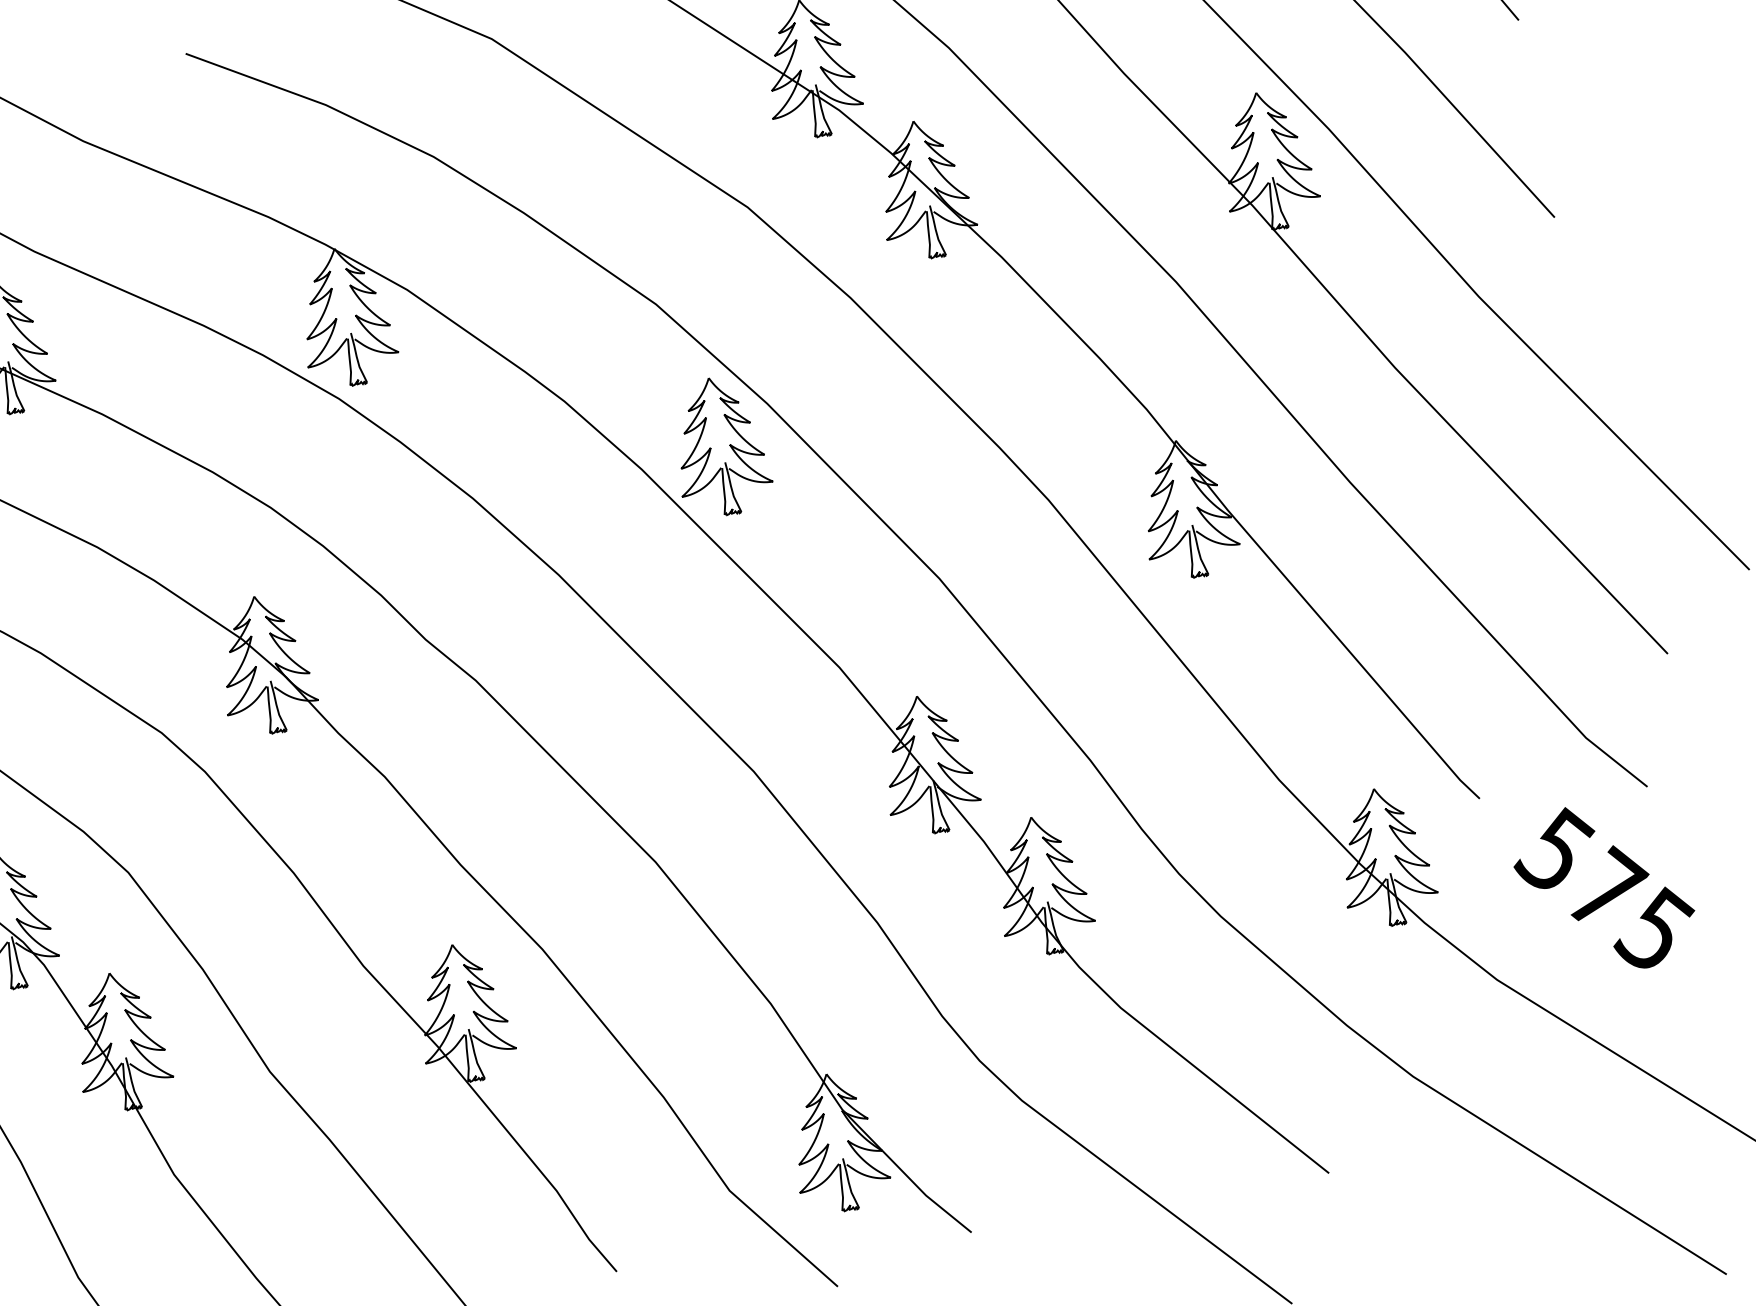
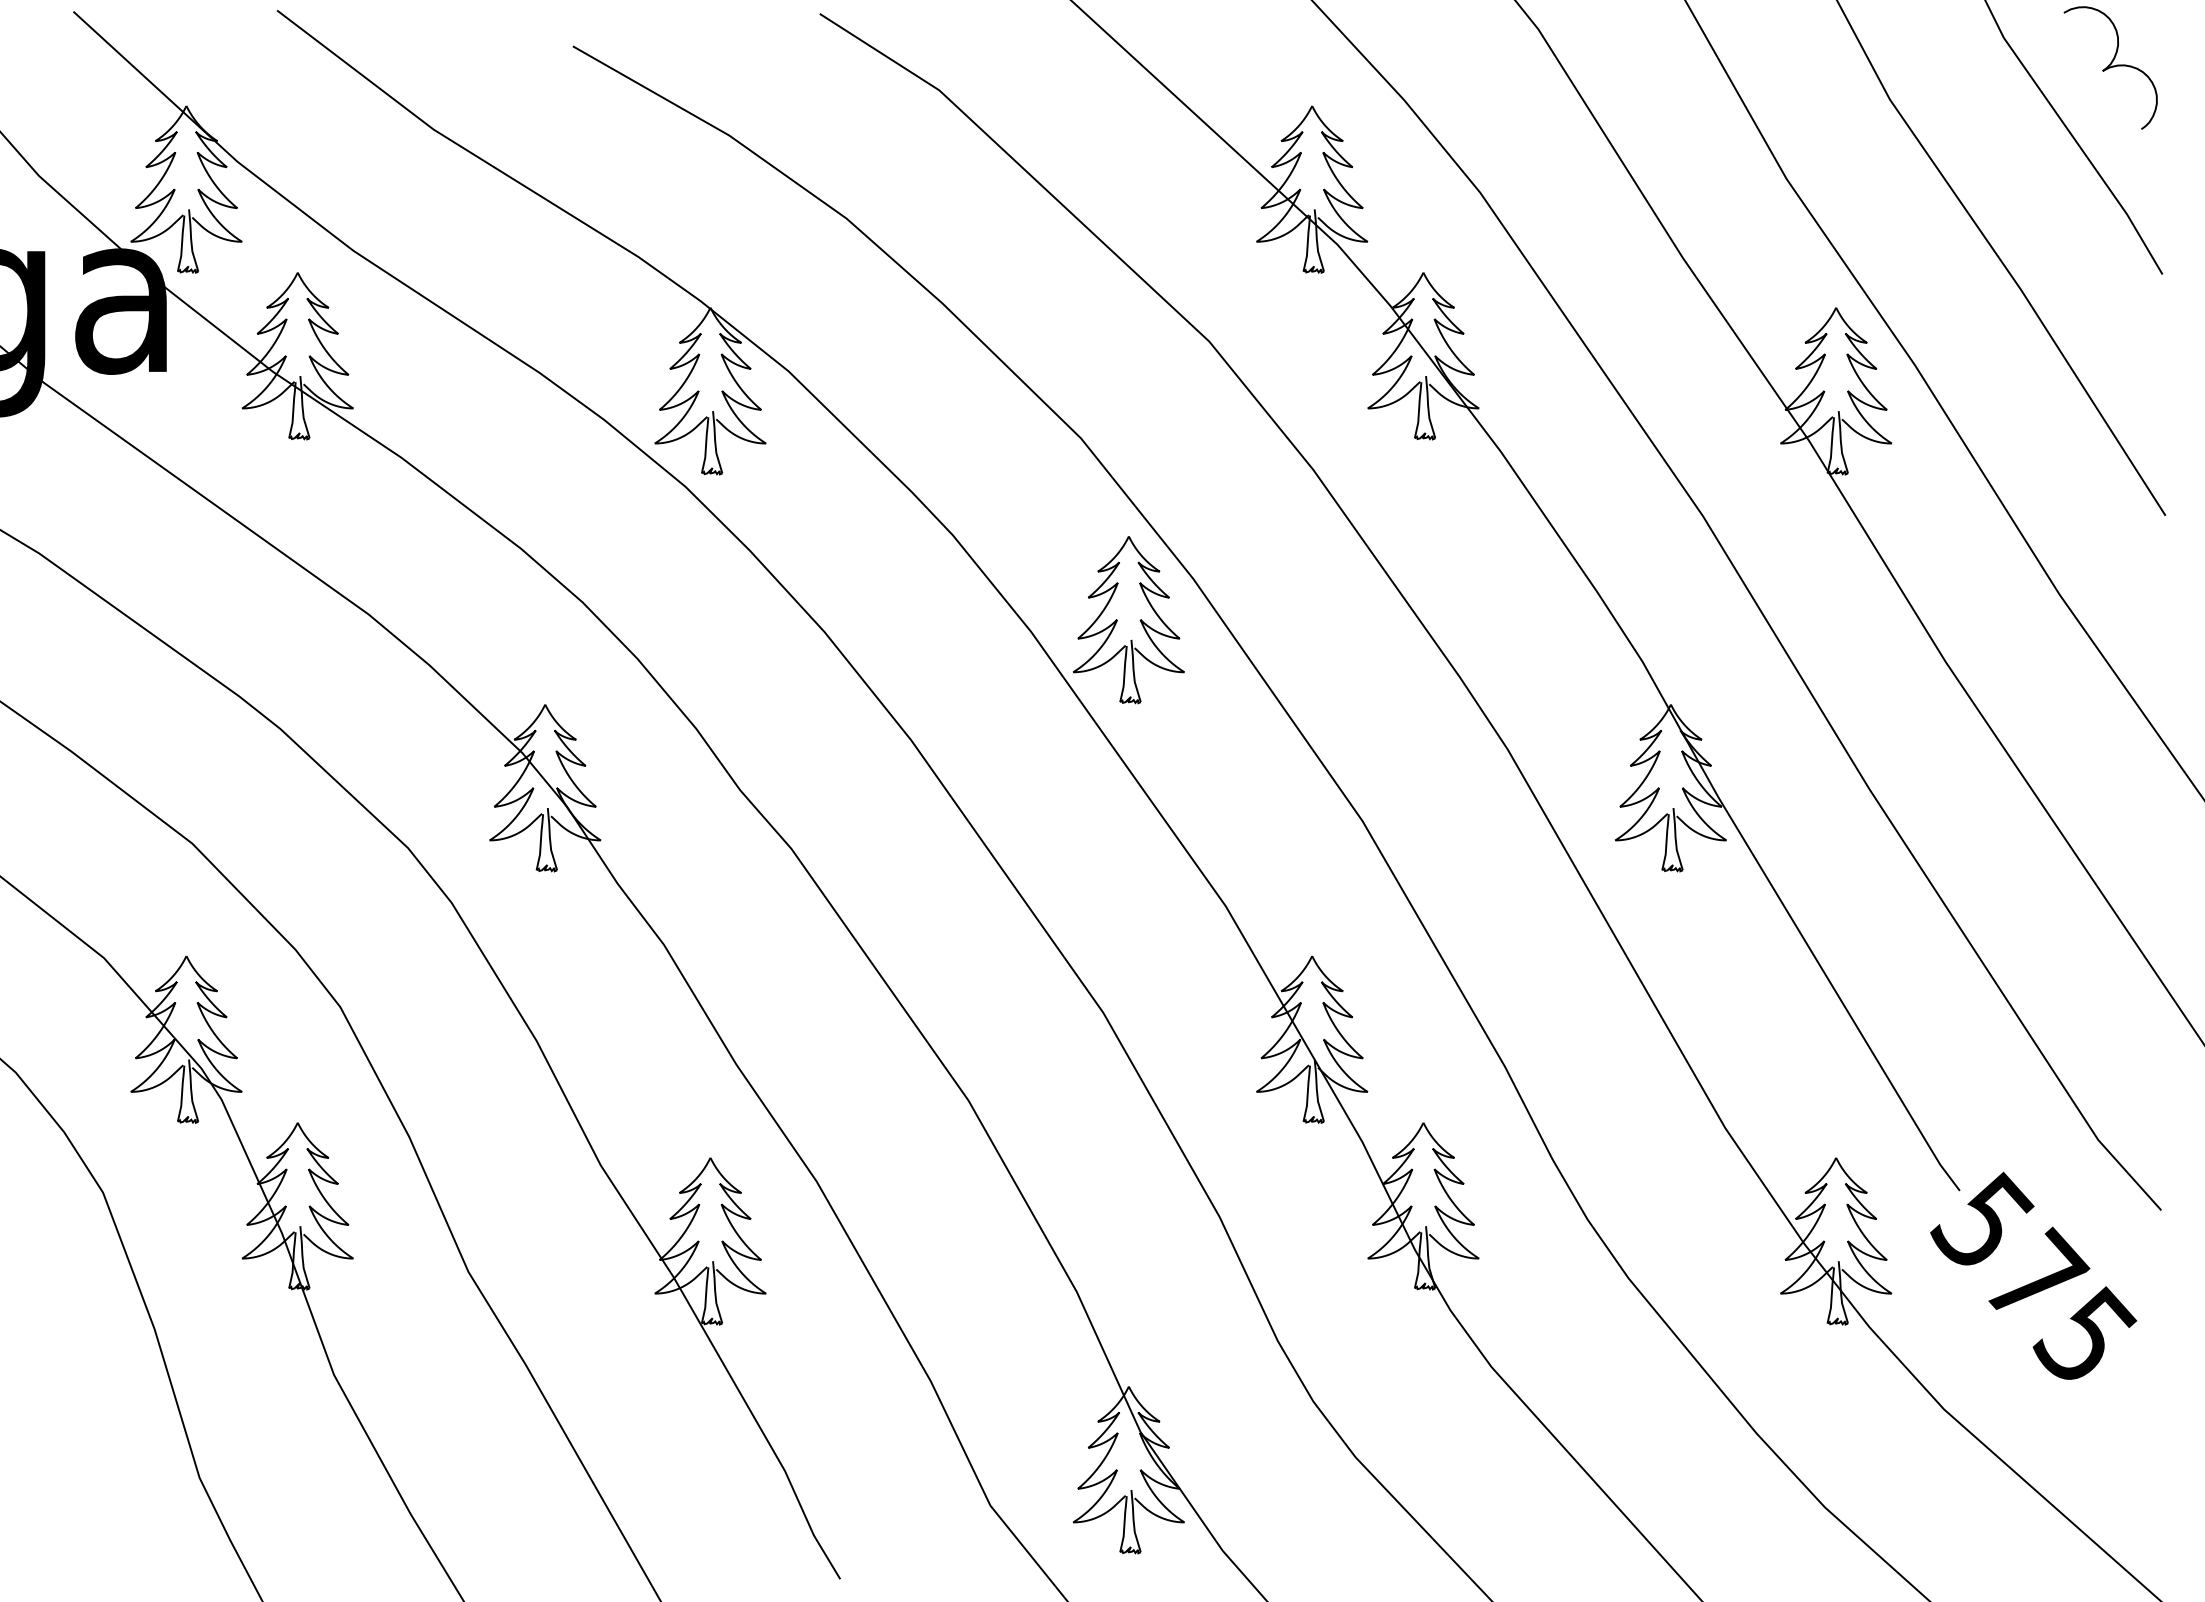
text: (1604, 887) -> (2033, 1275), moved

